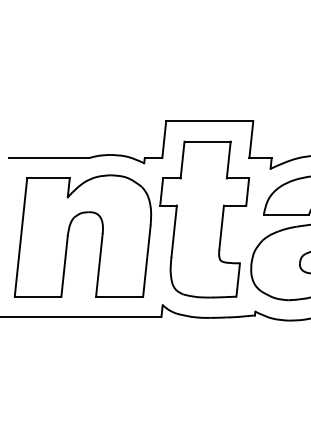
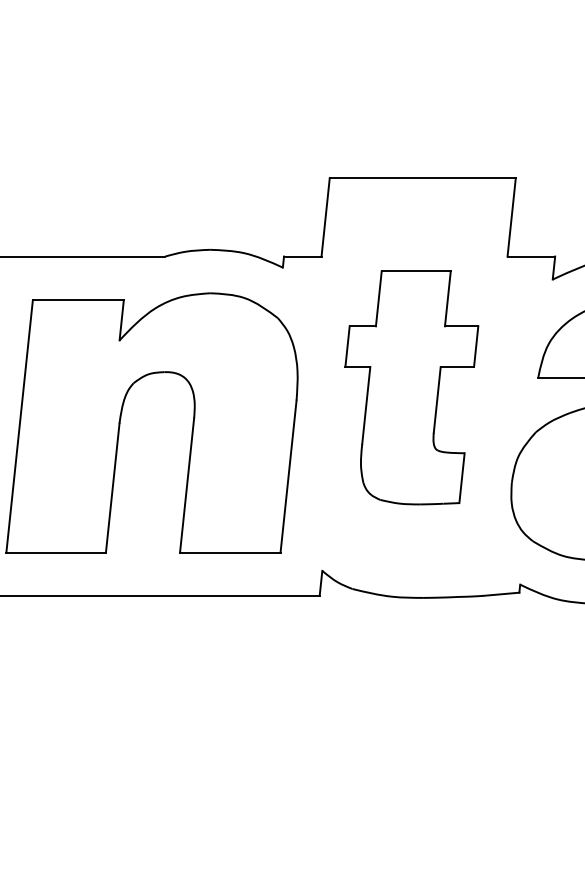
part: (204, 219) -> (411, 387), size x0.7

